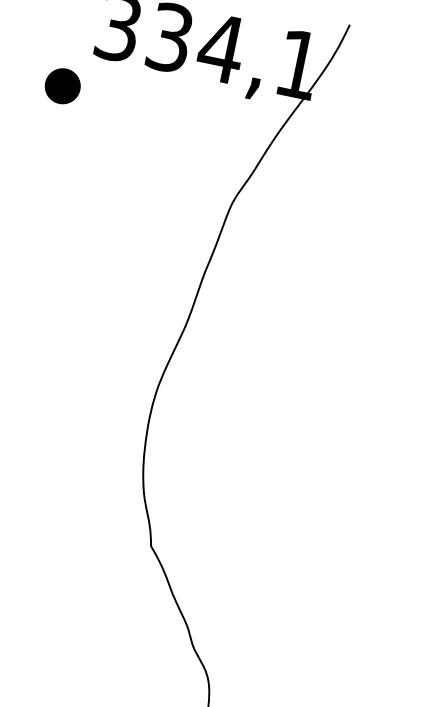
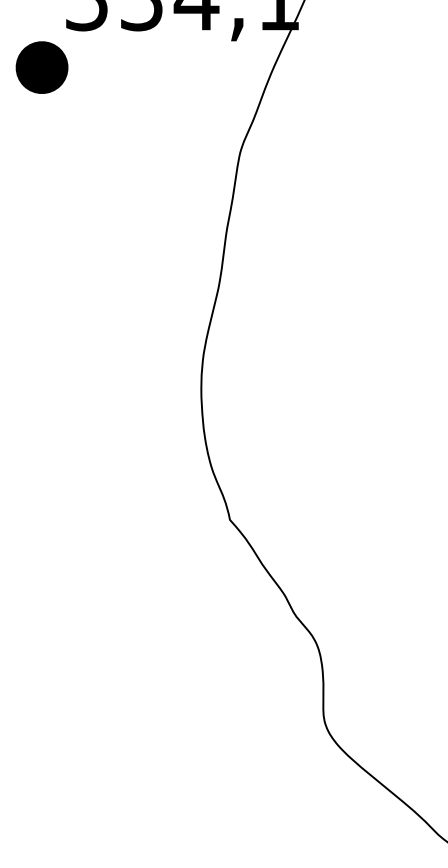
part: (62, 86) -> (41, 67), size x1.4

